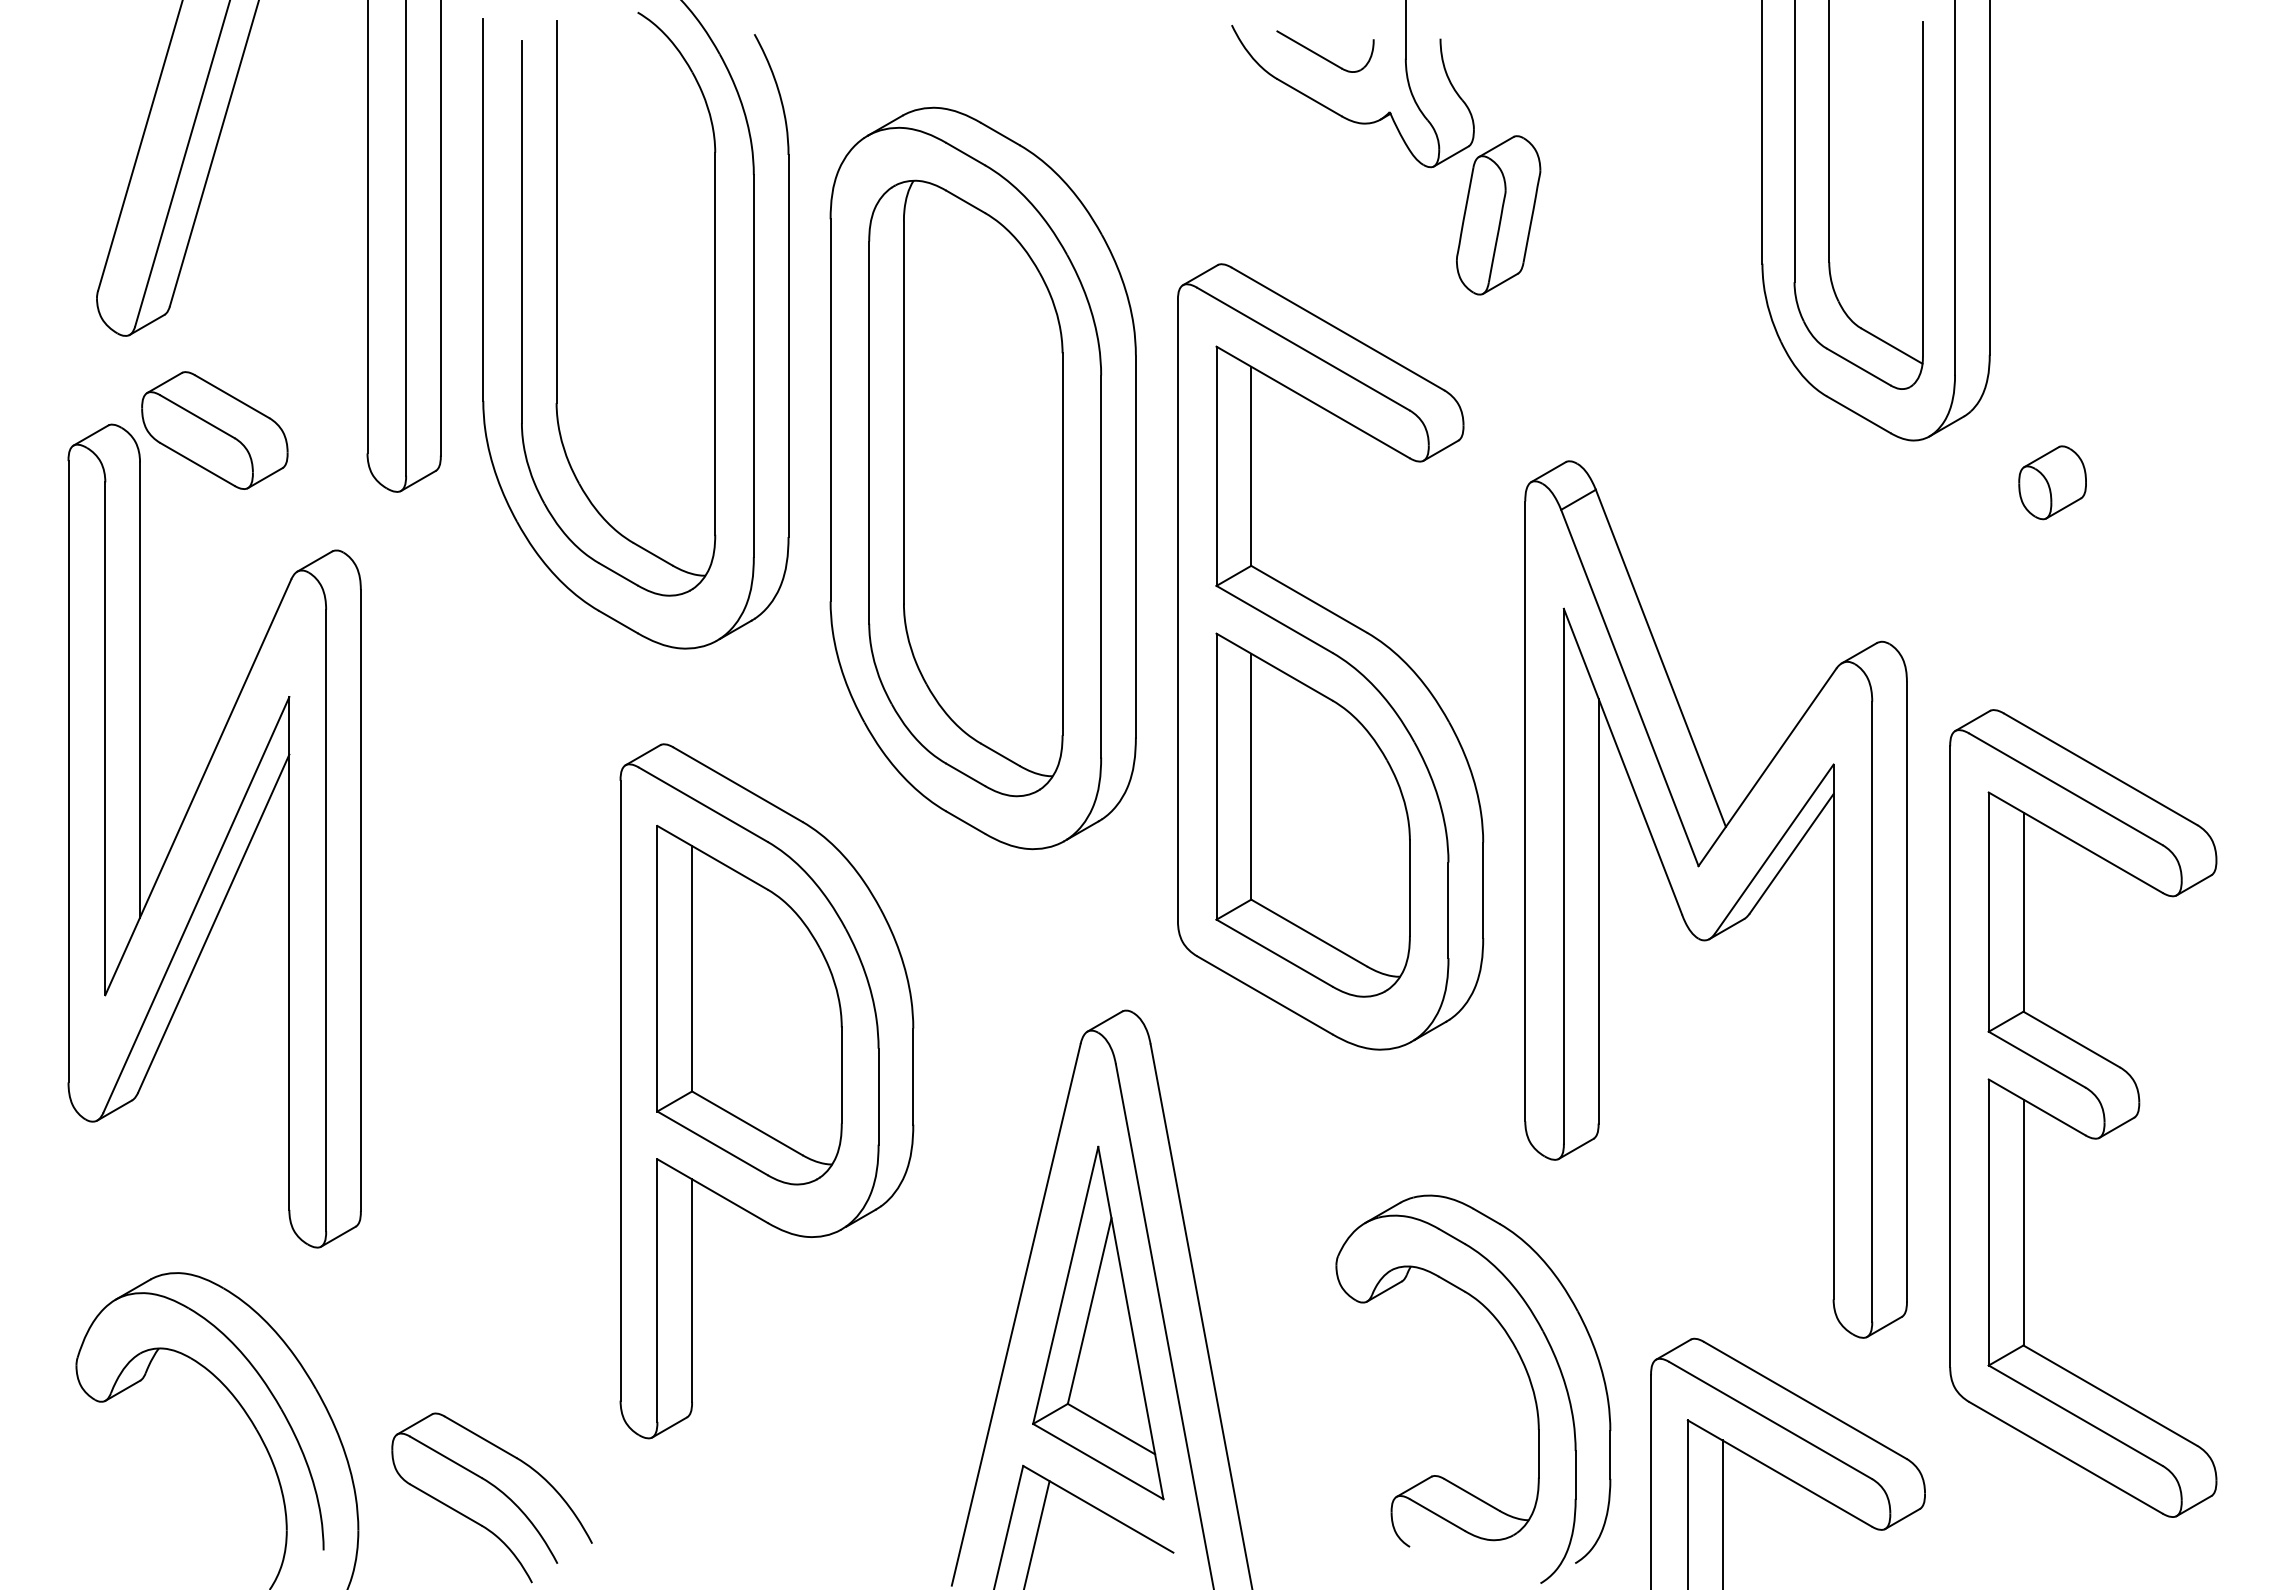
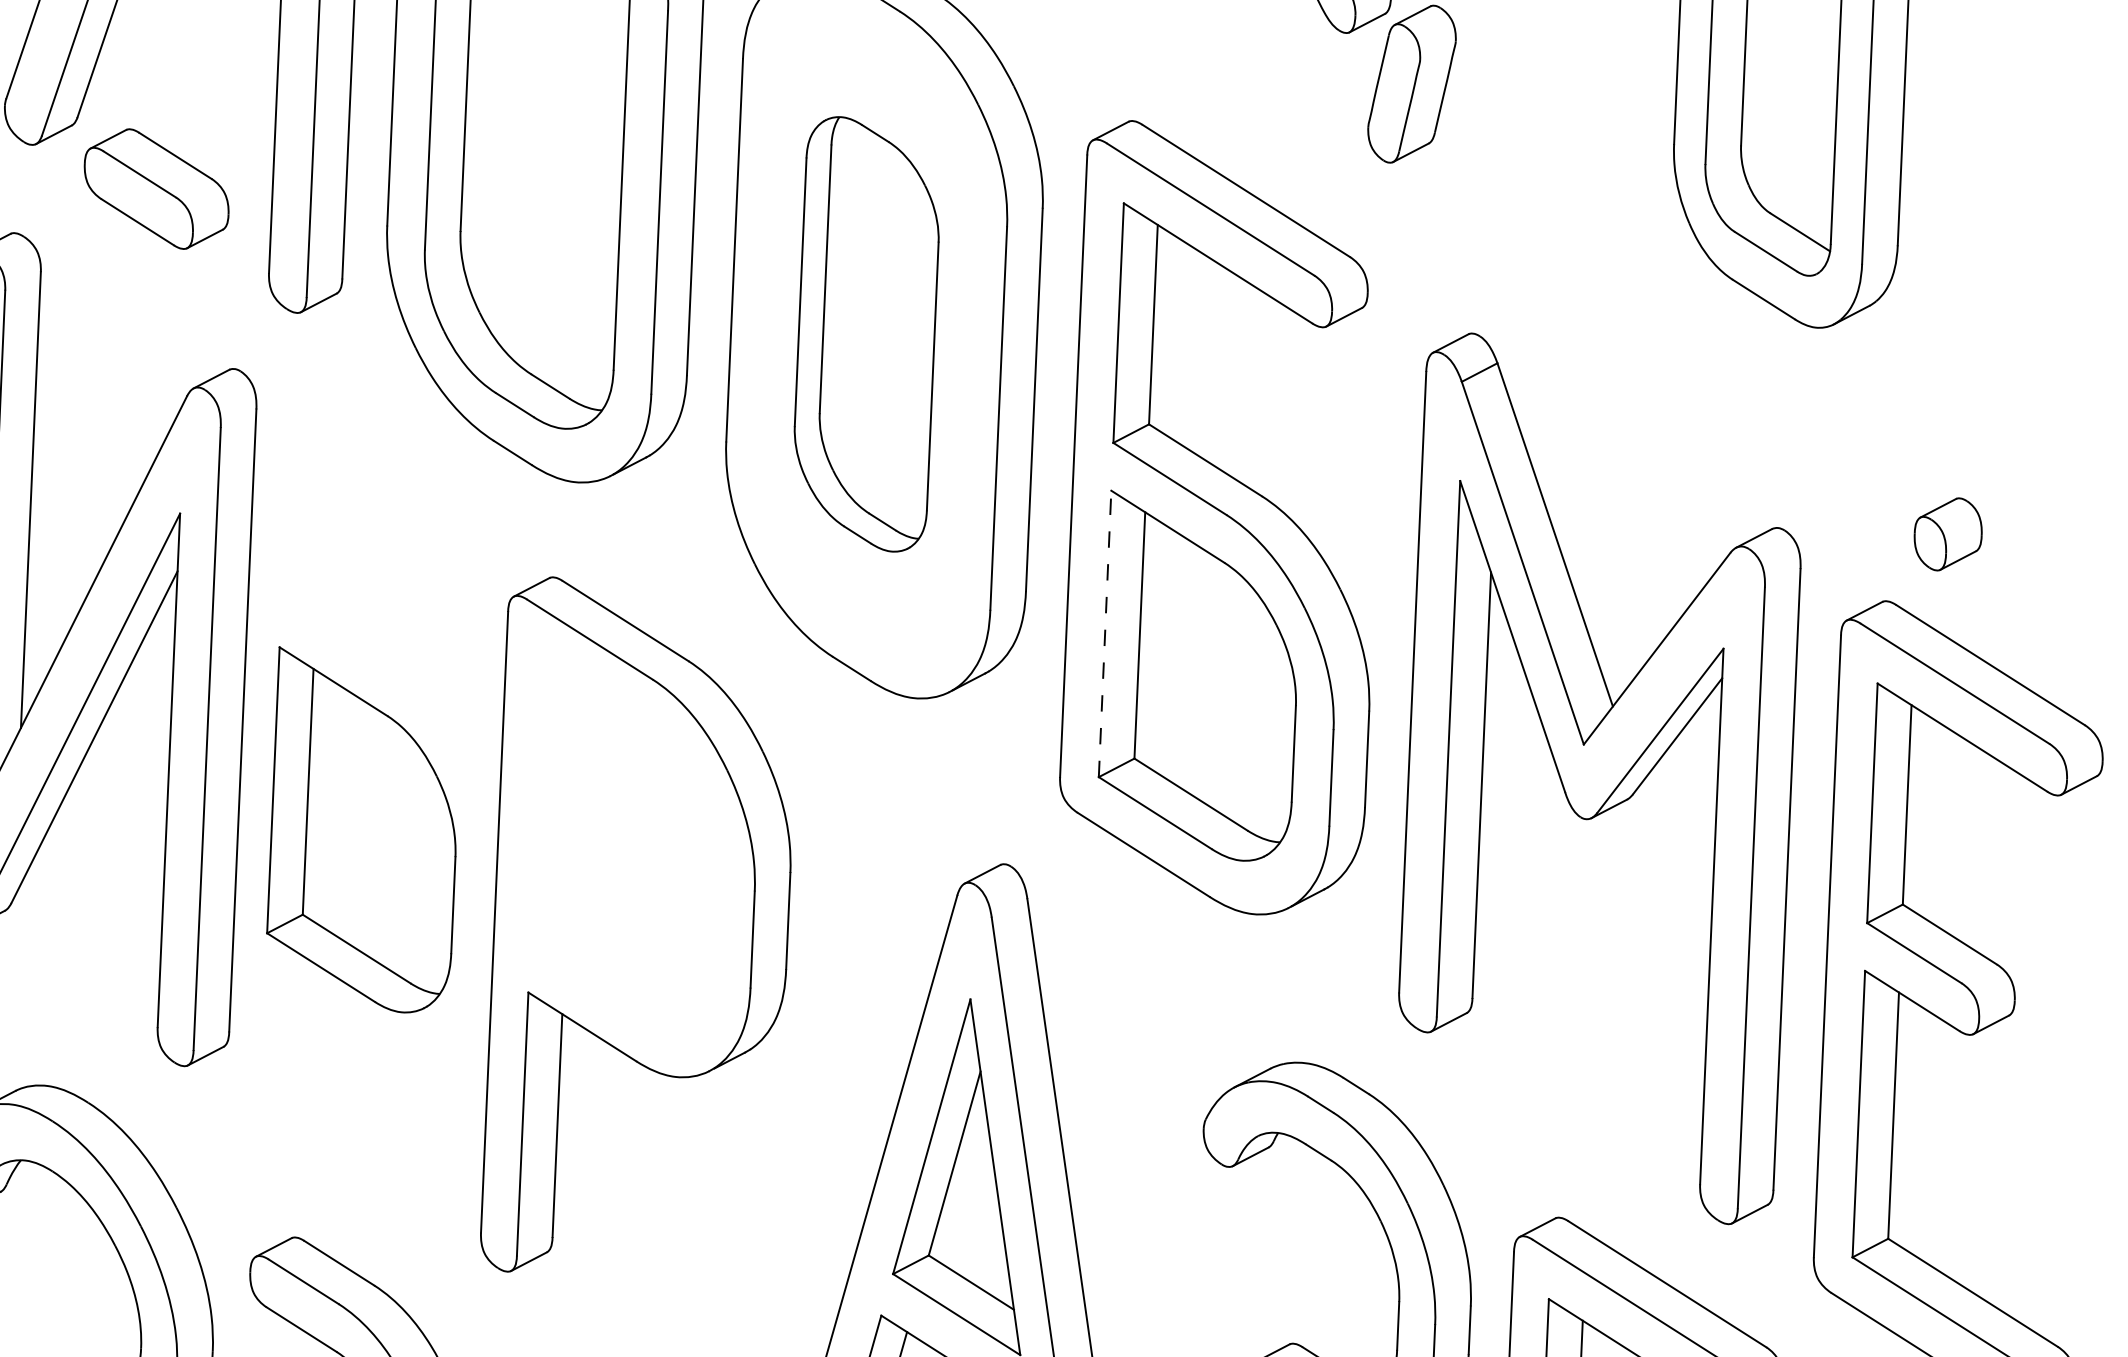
part: (214, 430) -> (156, 189), moved
part: (2052, 482) -> (1948, 534), moved
part: (965, 488) -> (866, 334), size x0.7
line: (1216, 776) -> (1105, 633), solid -> dashed
part: (749, 1004) -> (364, 830), moved

